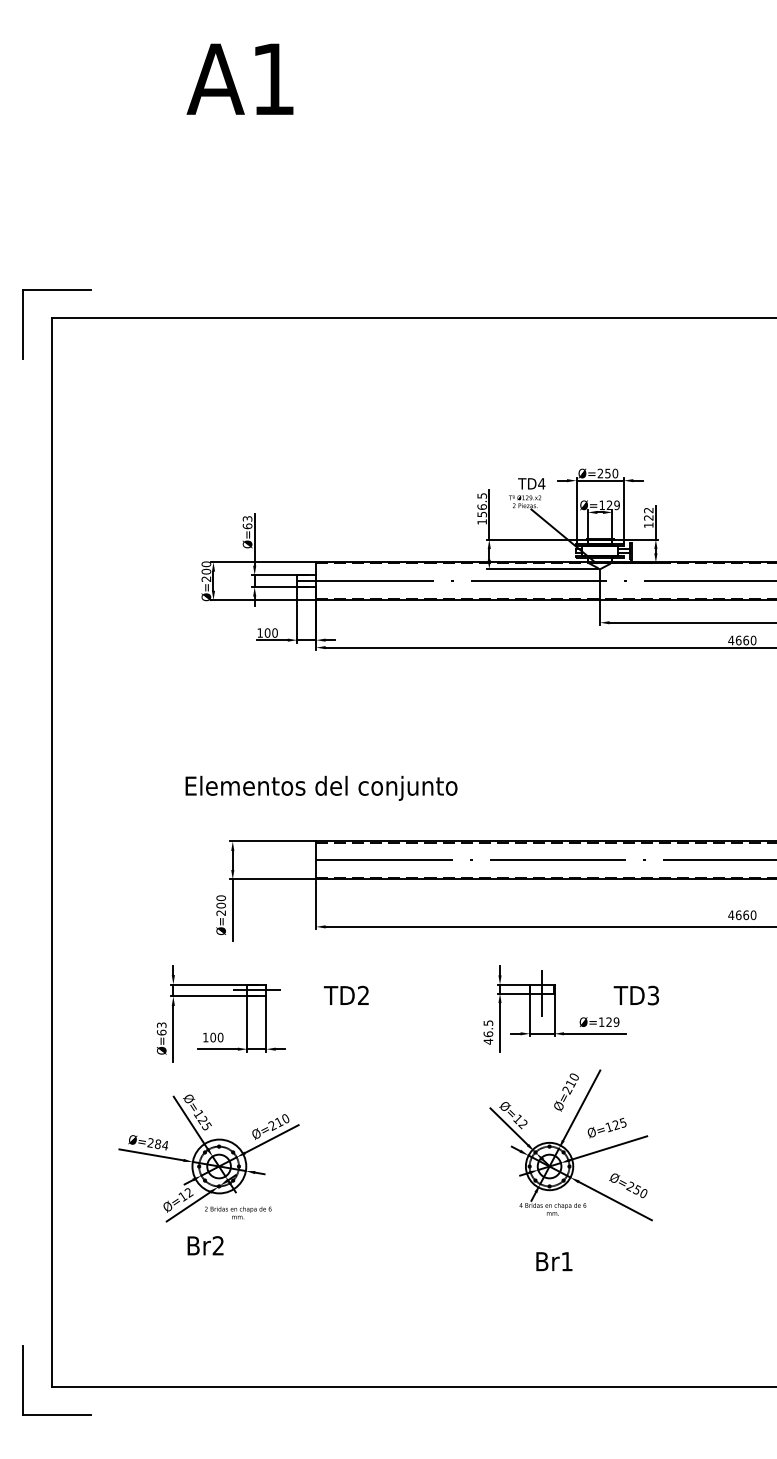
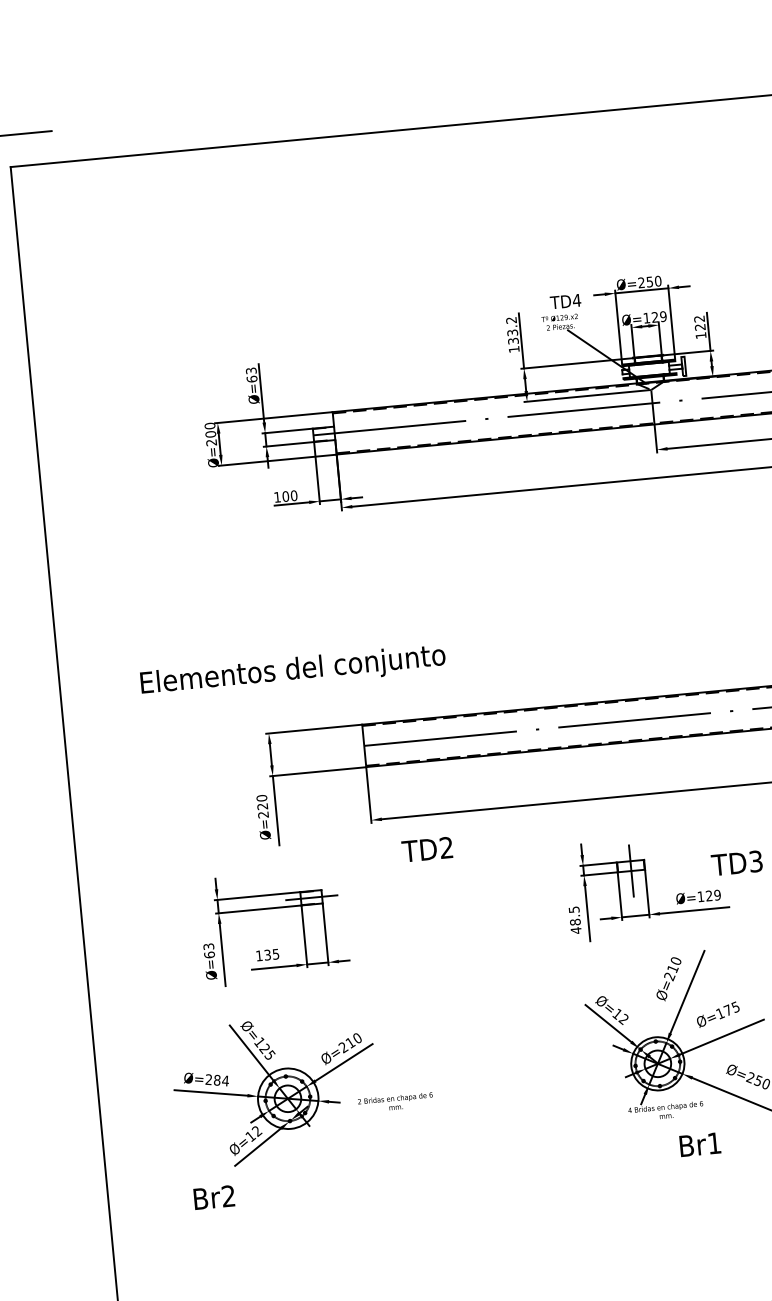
text: (482, 504) -> (512, 329), 156.5 -> 133.2
text: (321, 787) -> (293, 670), moved
text: (220, 905) -> (261, 806), Ø=200 -> Ø=220
text: (345, 994) -> (426, 848), moved
text: (488, 1034) -> (575, 922), 46.5 -> 48.5
text: (216, 1037) -> (271, 954), 100 -> 135
text: (615, 1124) -> (727, 1009), Ø=125 -> Ø=175
text: (238, 1212) -> (395, 1102), moved
text: (205, 1245) -> (214, 1197), moved
text: (554, 1261) -> (700, 1144), moved

